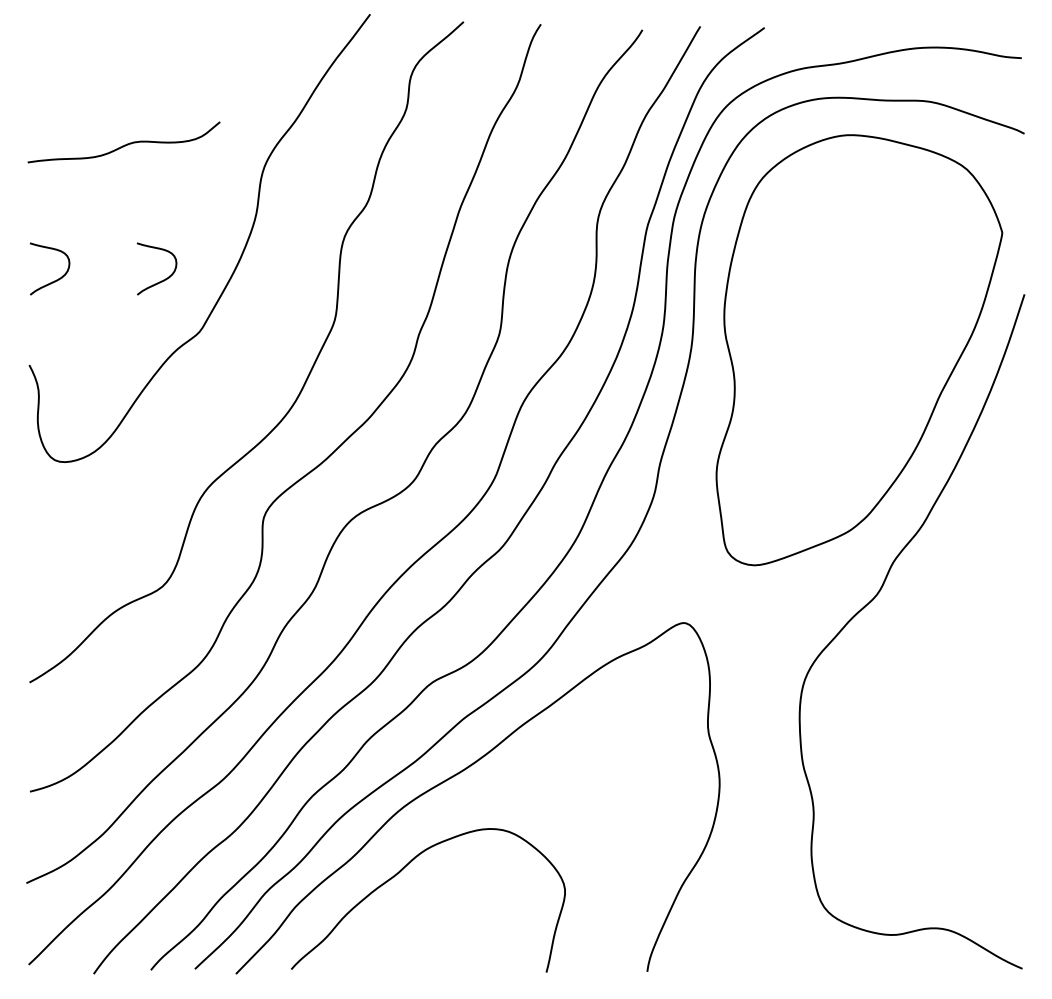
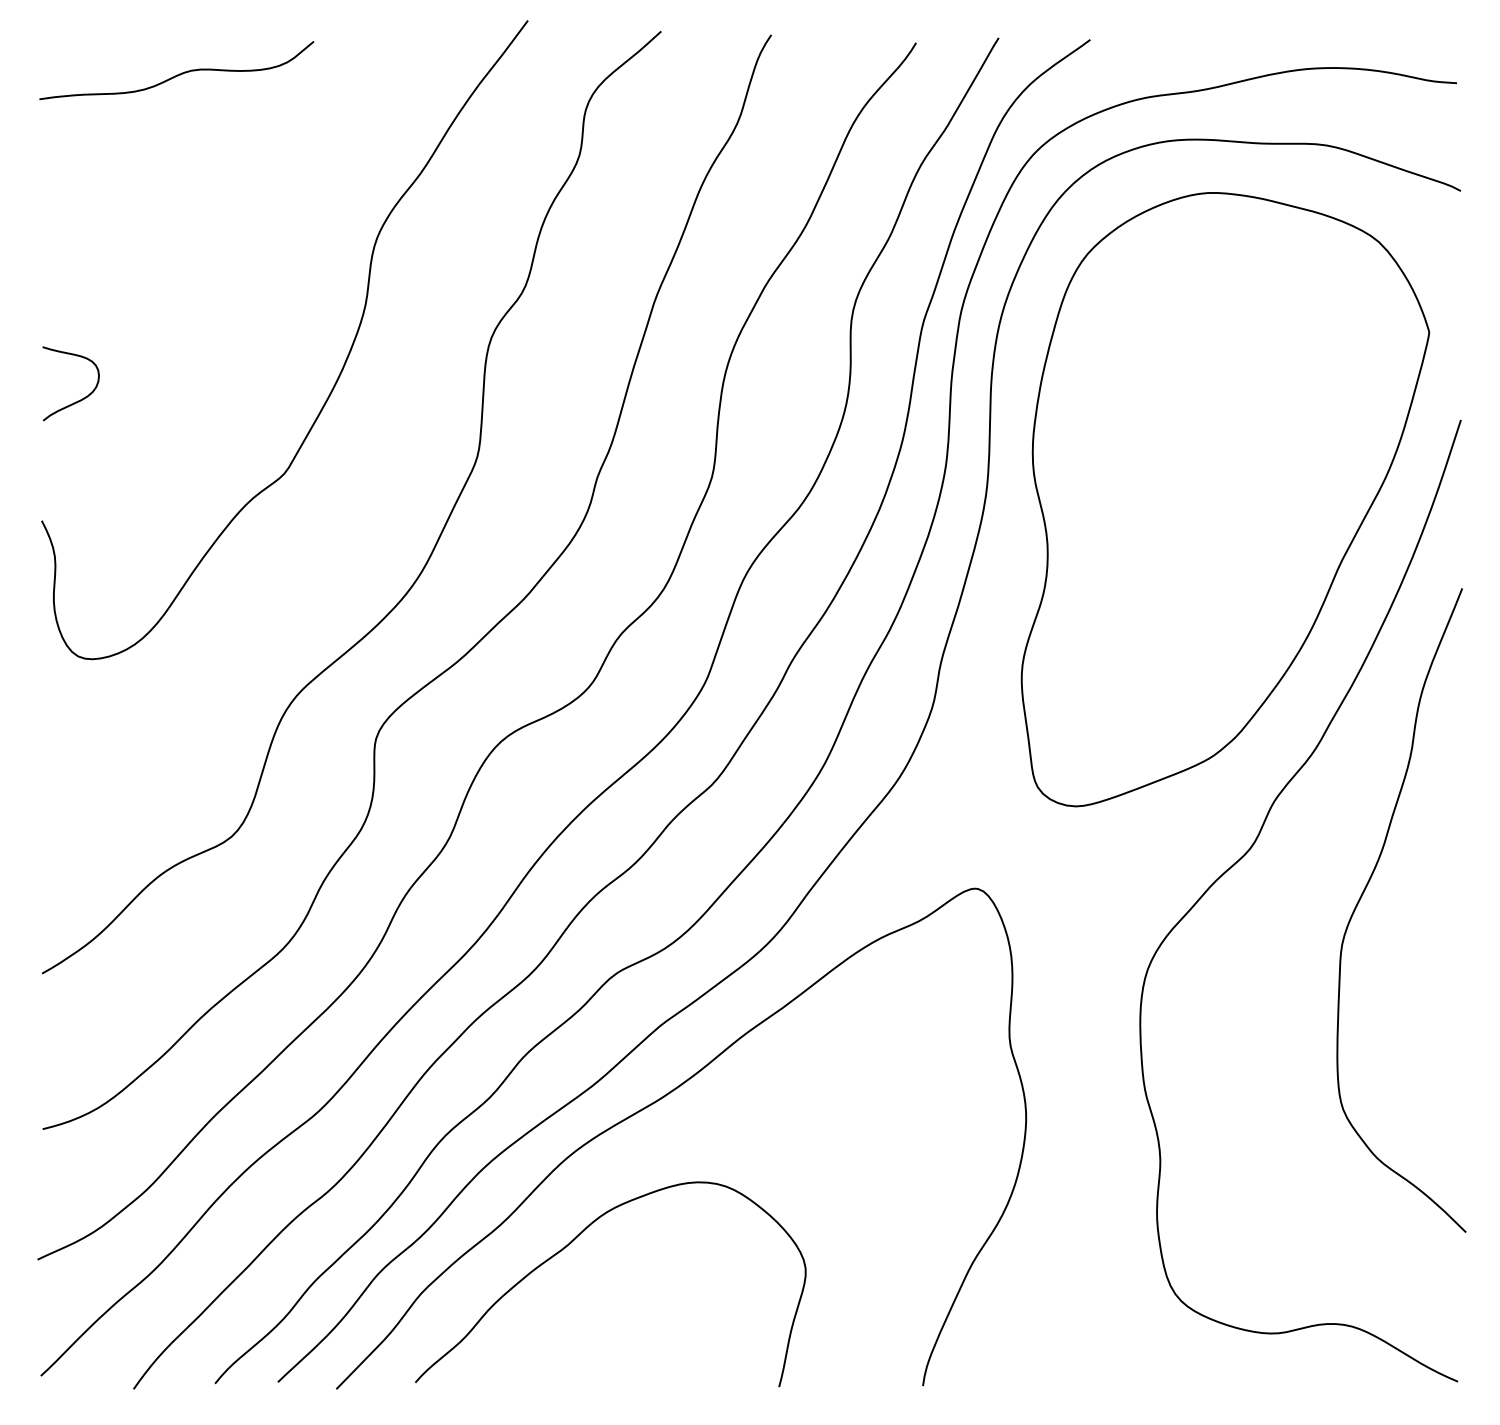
curve: (124, 144) -> (177, 73), moved
curve: (163, 279) -> (233, 398), removed
curve: (957, 625) -> (1365, 892), added

